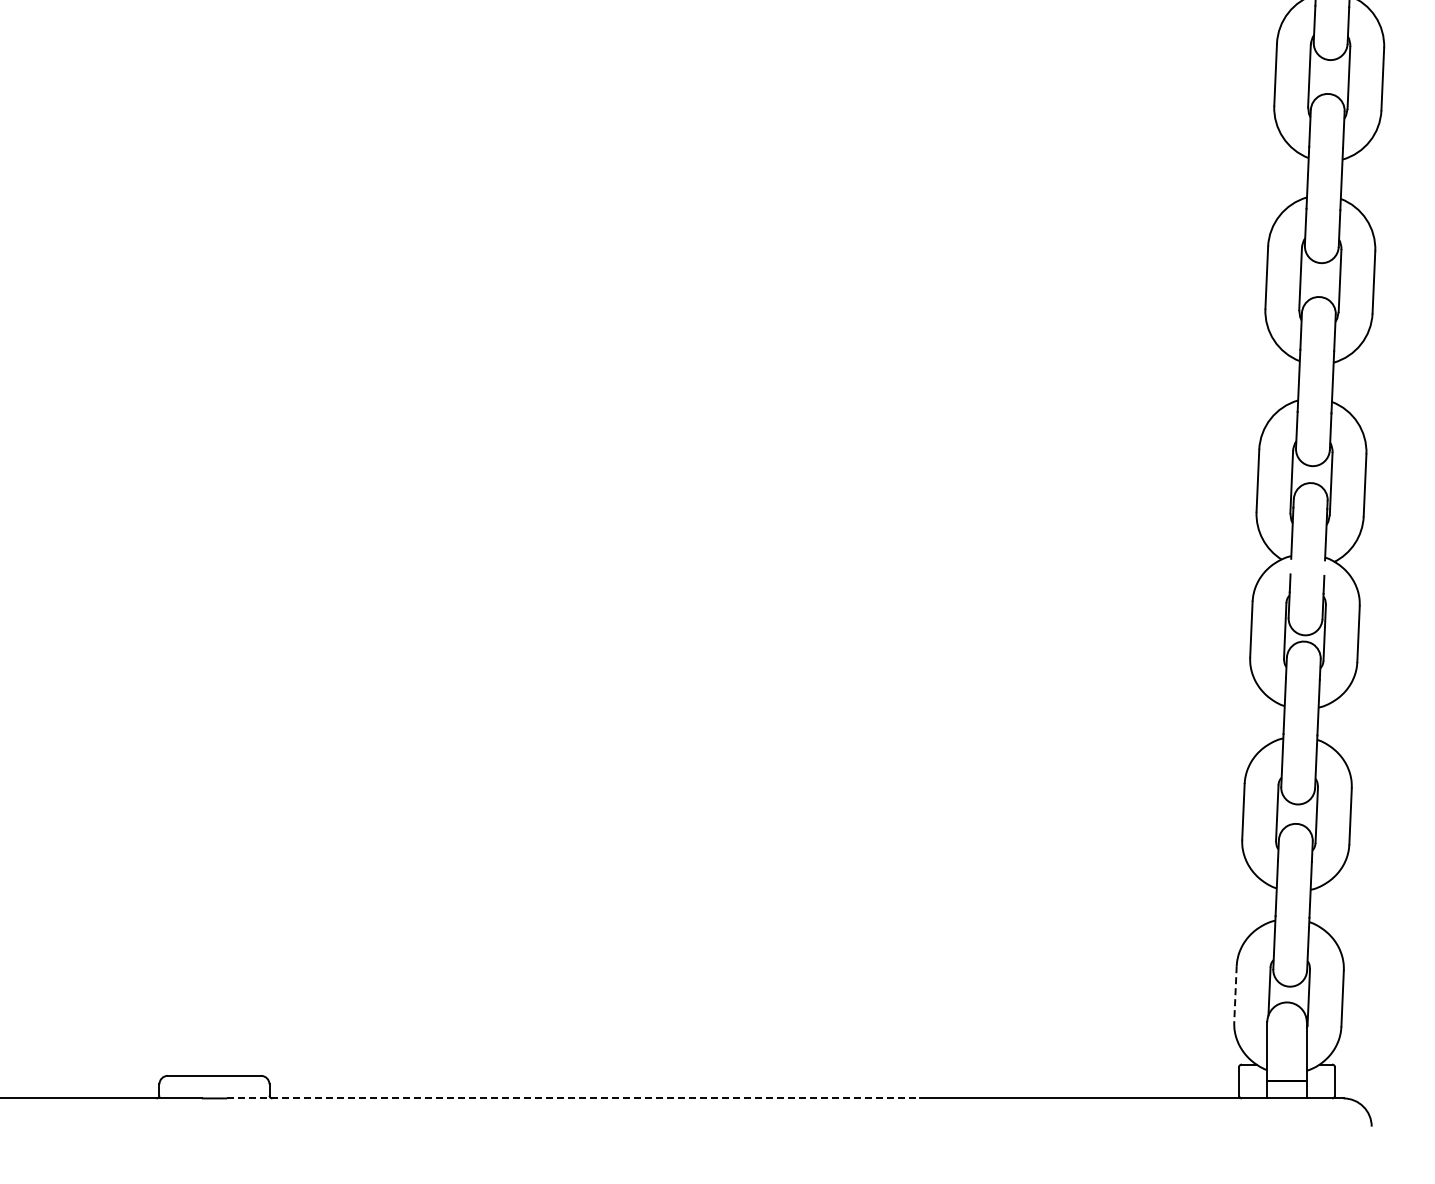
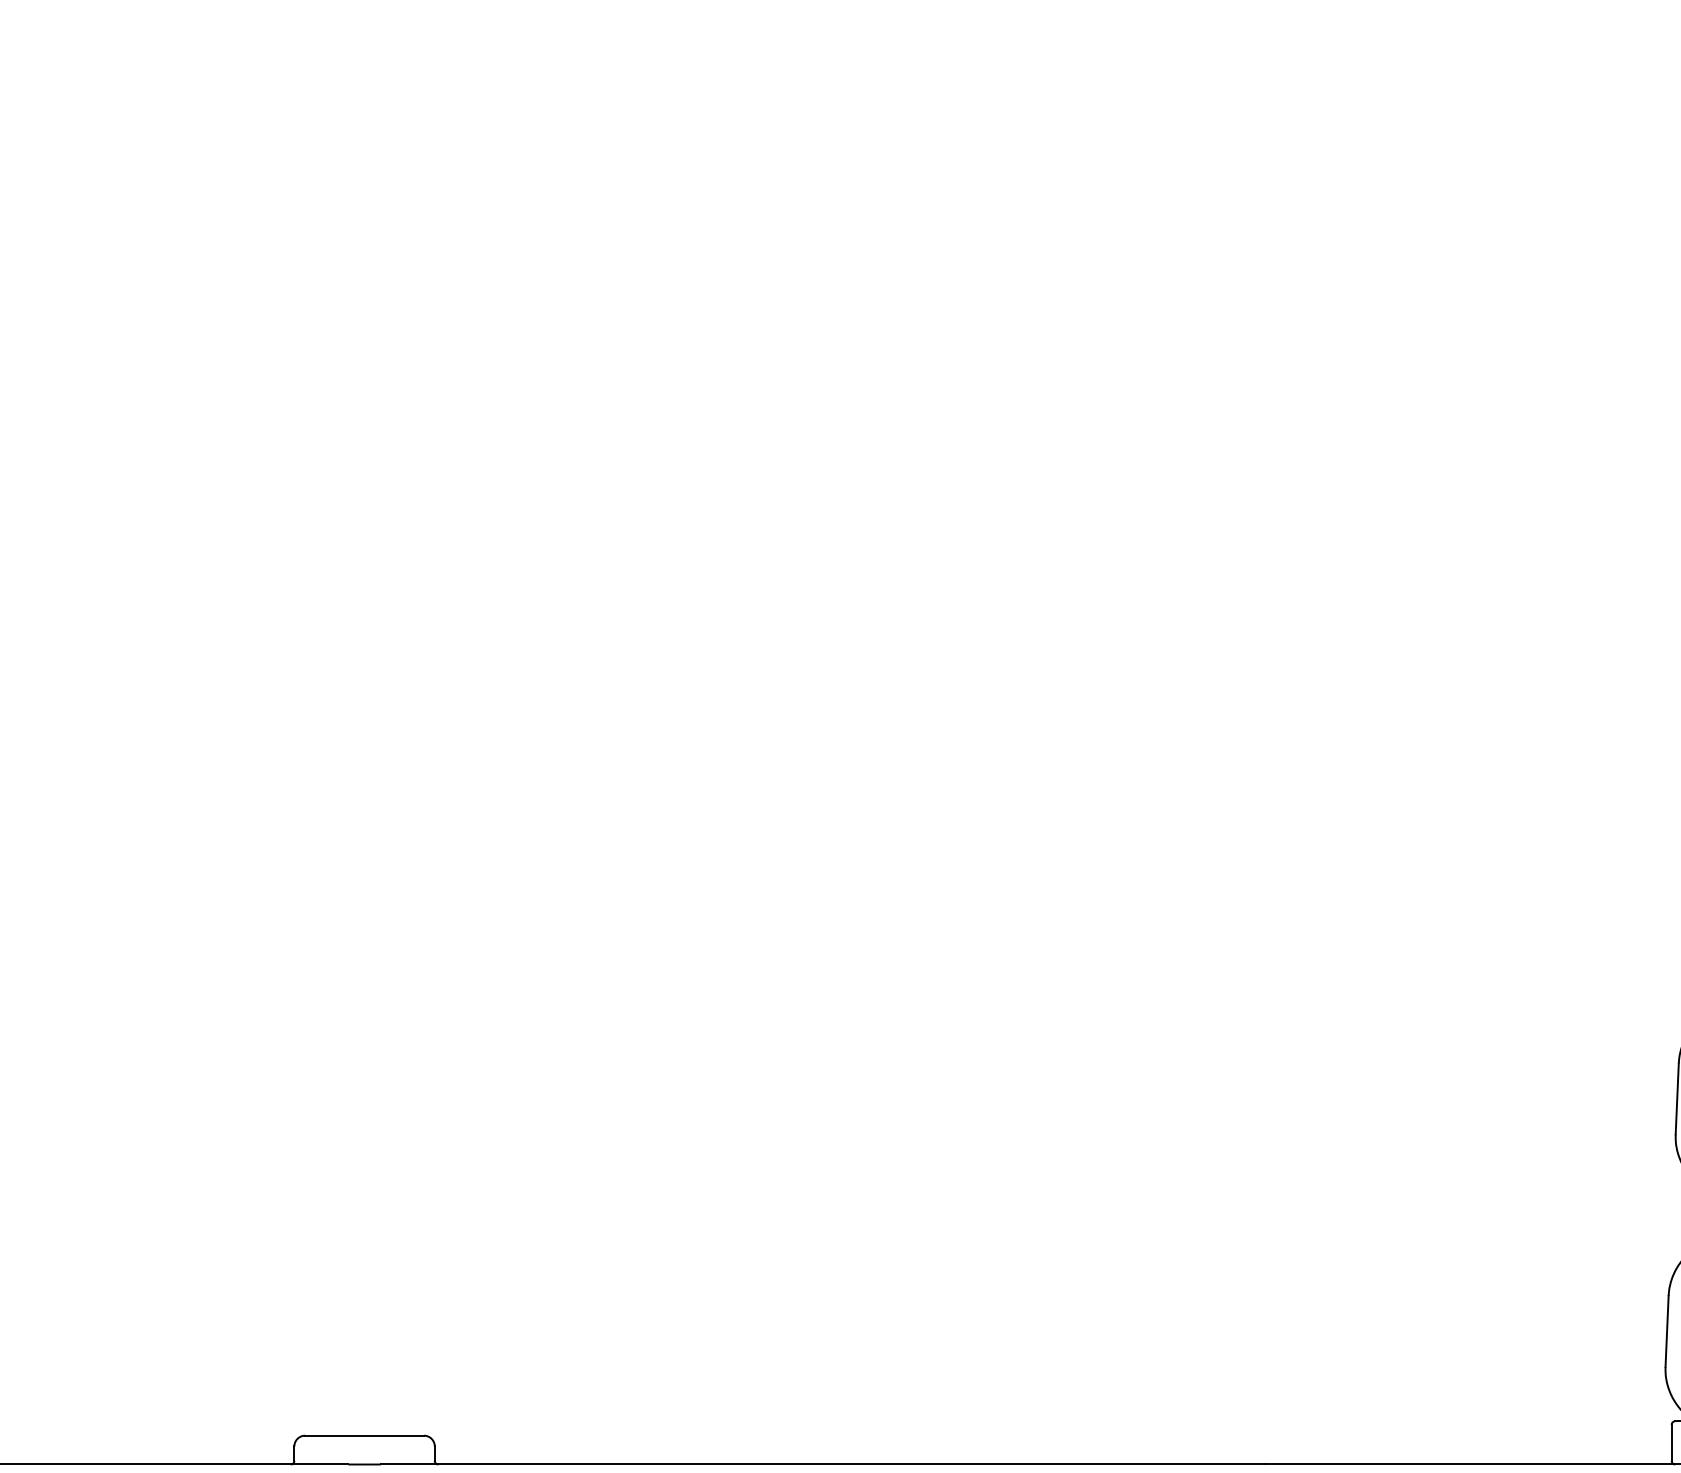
line: (1235, 994) -> (1667, 1331), dashed -> solid
line: (574, 1098) -> (823, 1464), dashed -> solid

